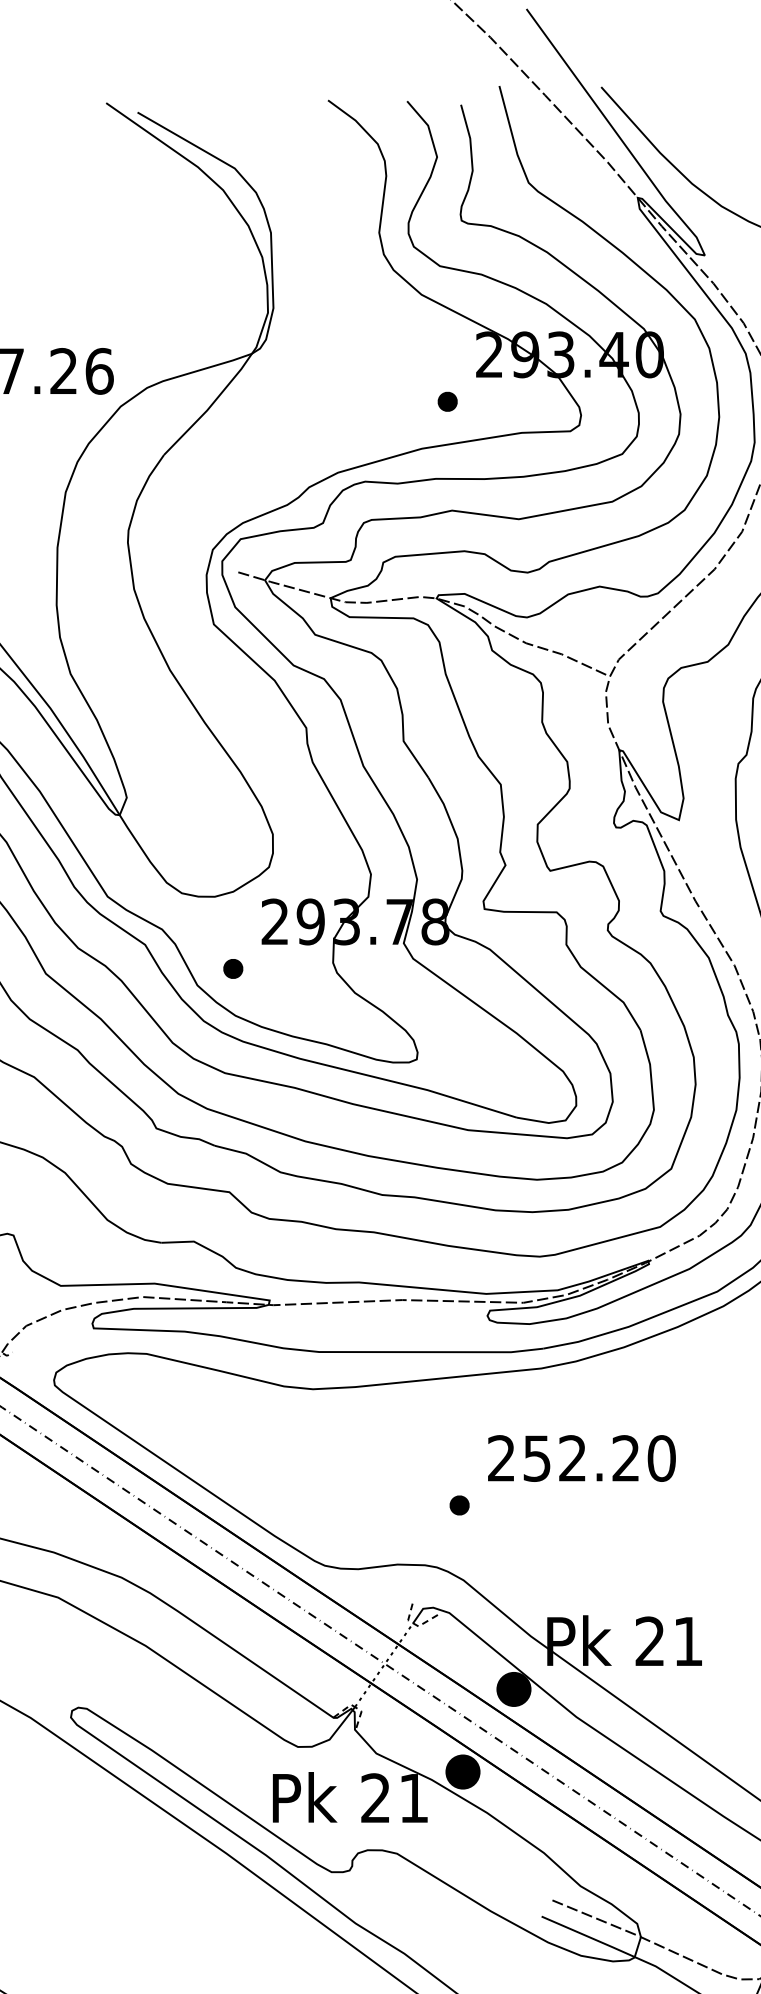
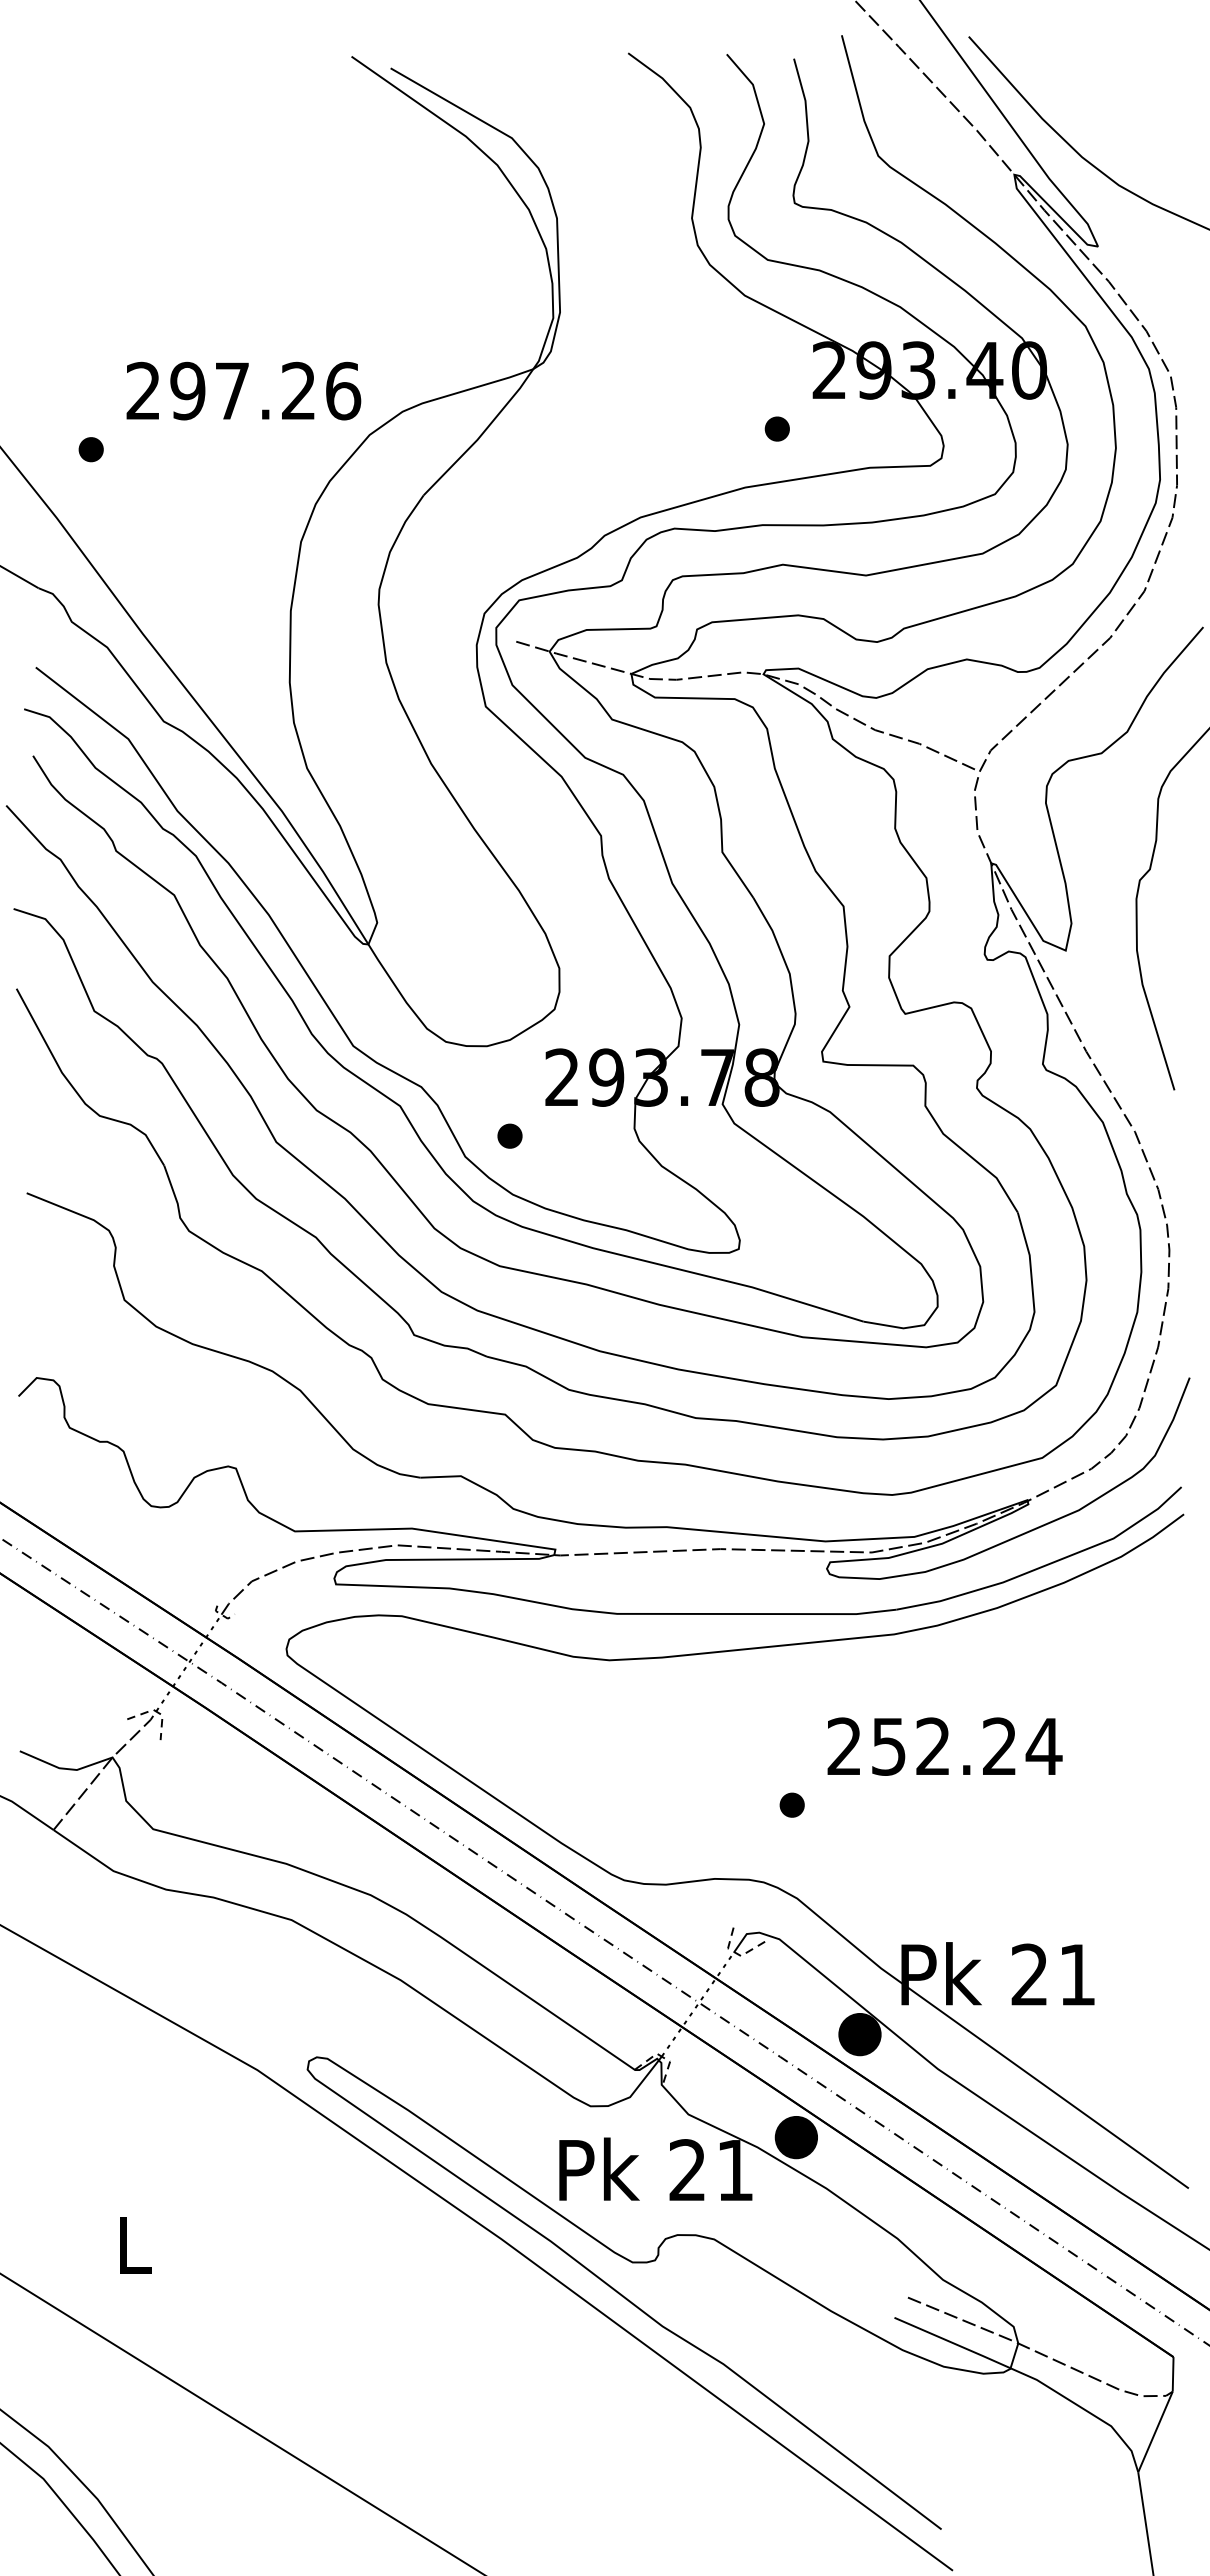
text: (661, 1458) -> (1043, 1746), 252.20 -> 252.24

